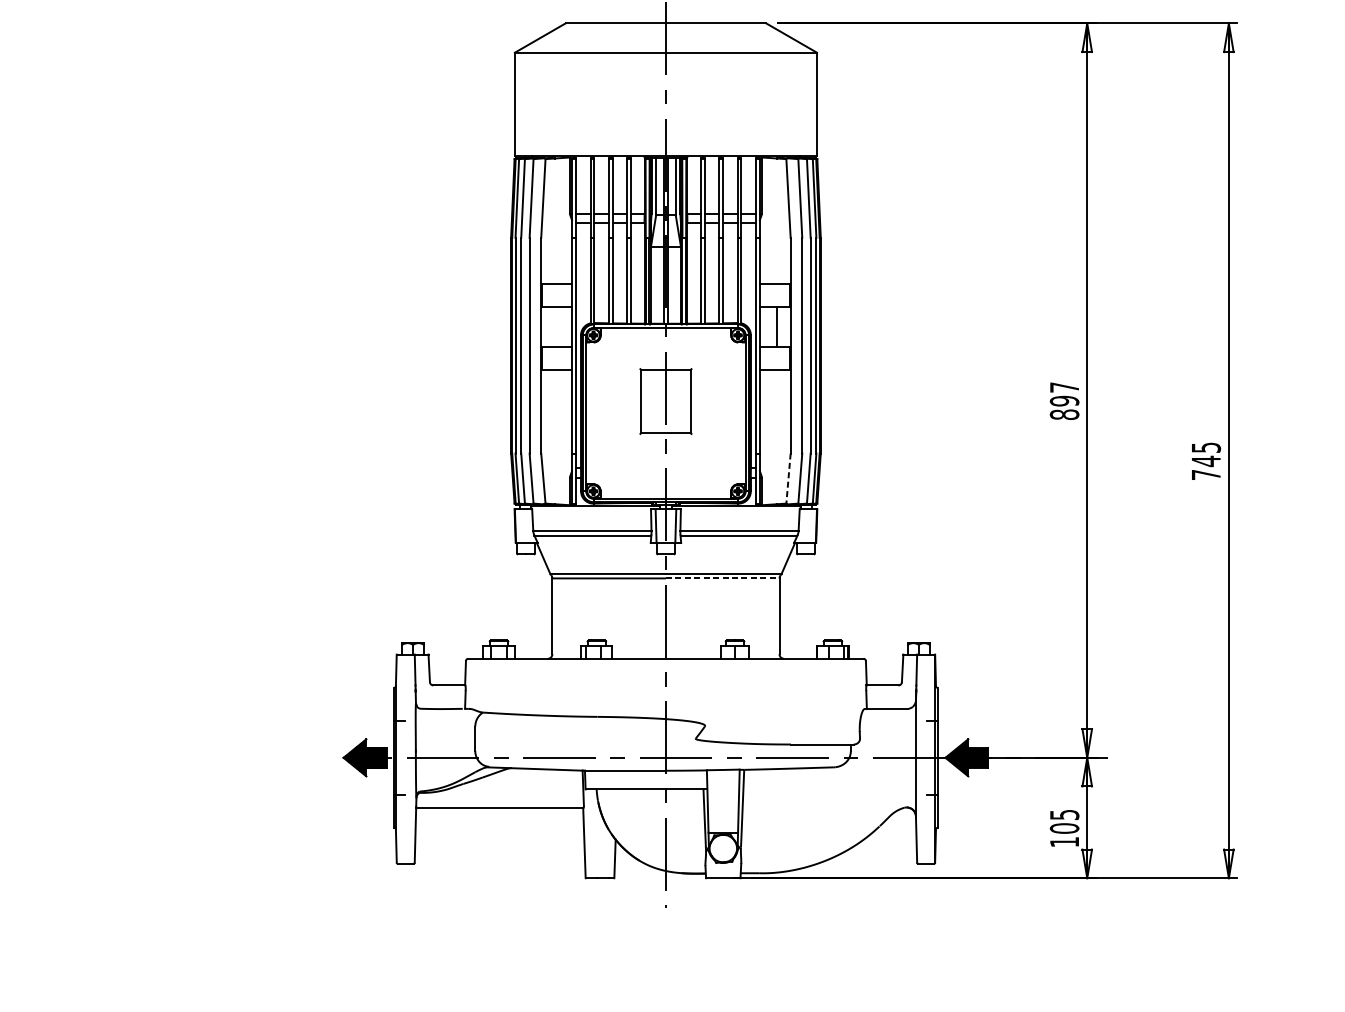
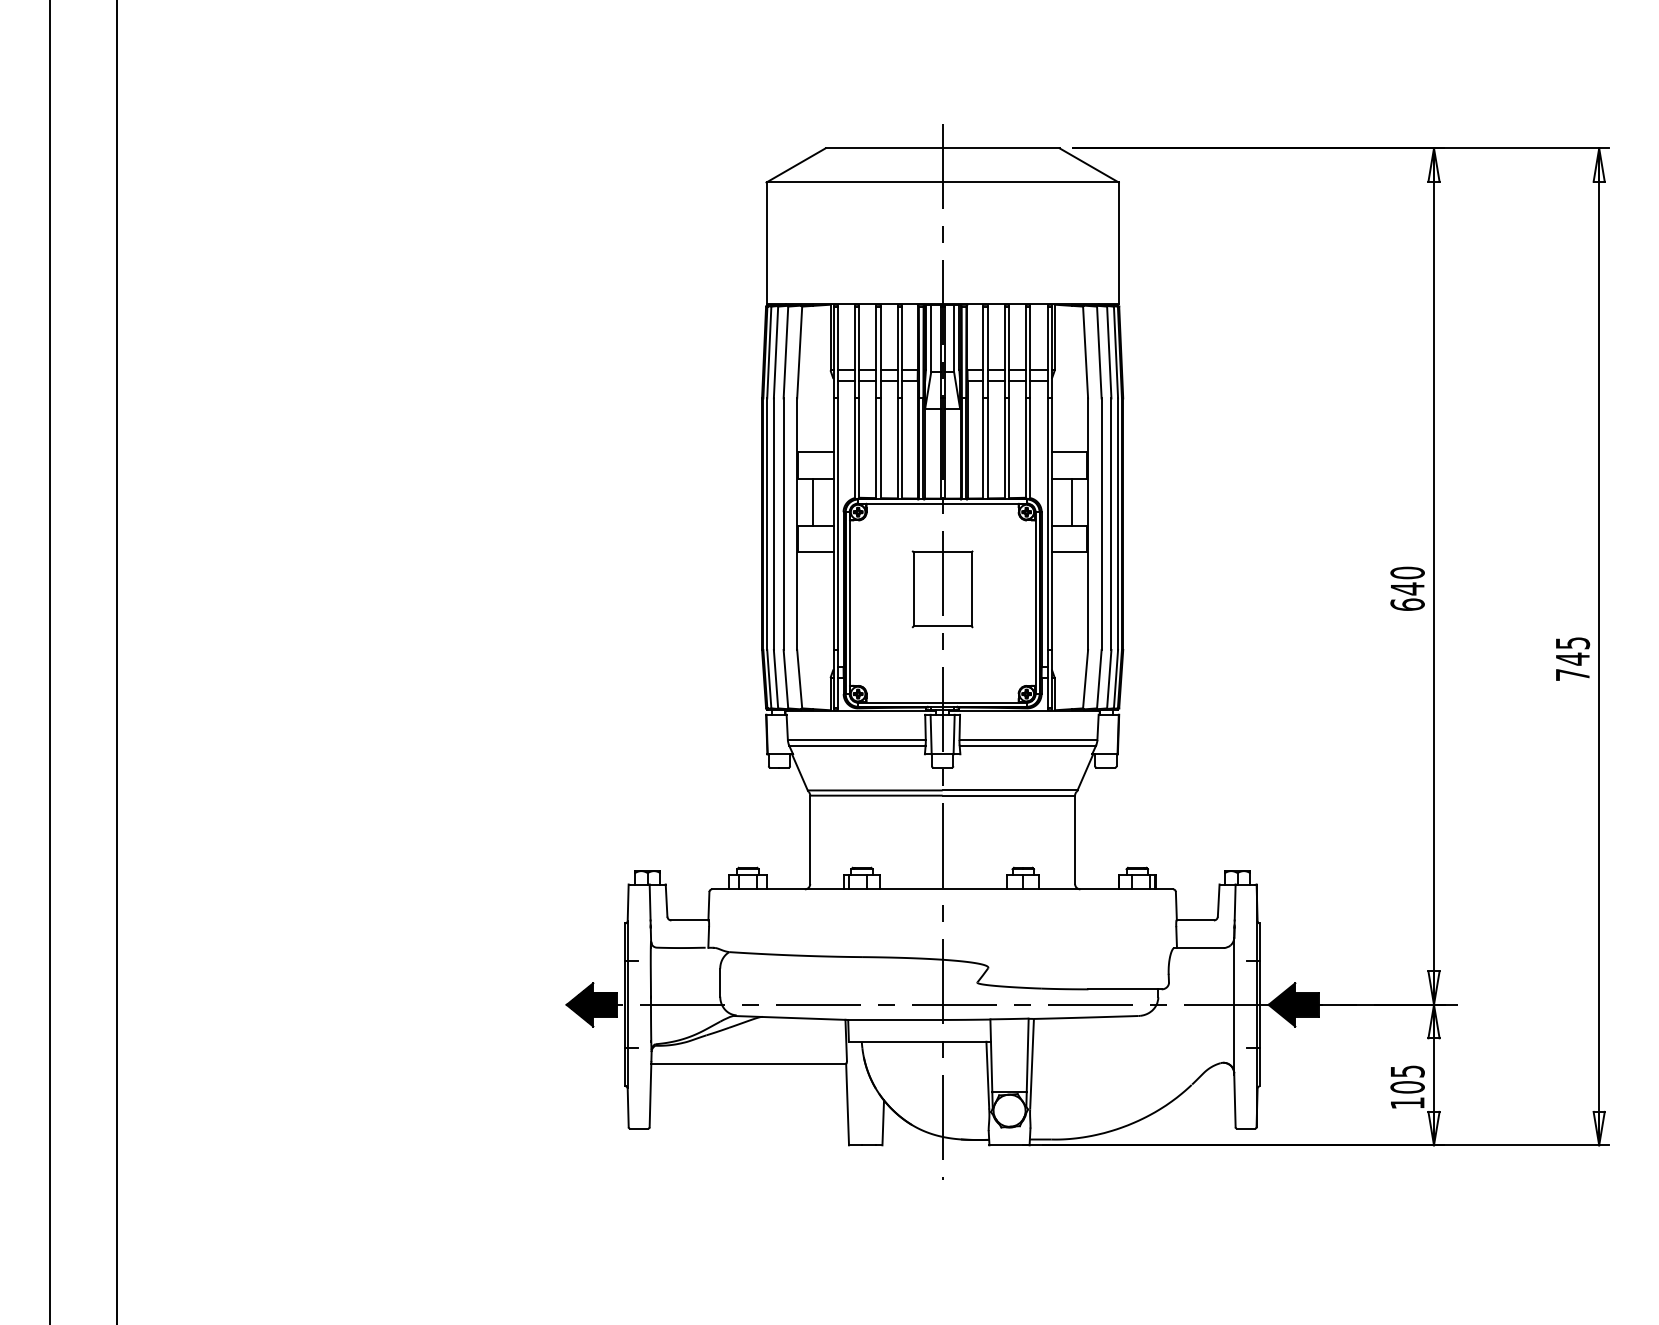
line: (555, 326) -> (813, 501), added
text: (1064, 400) -> (1407, 588), 897 -> 640
line: (788, 478) -> (1085, 679), dashed -> solid
line: (723, 578) -> (1009, 795), dashed -> solid

